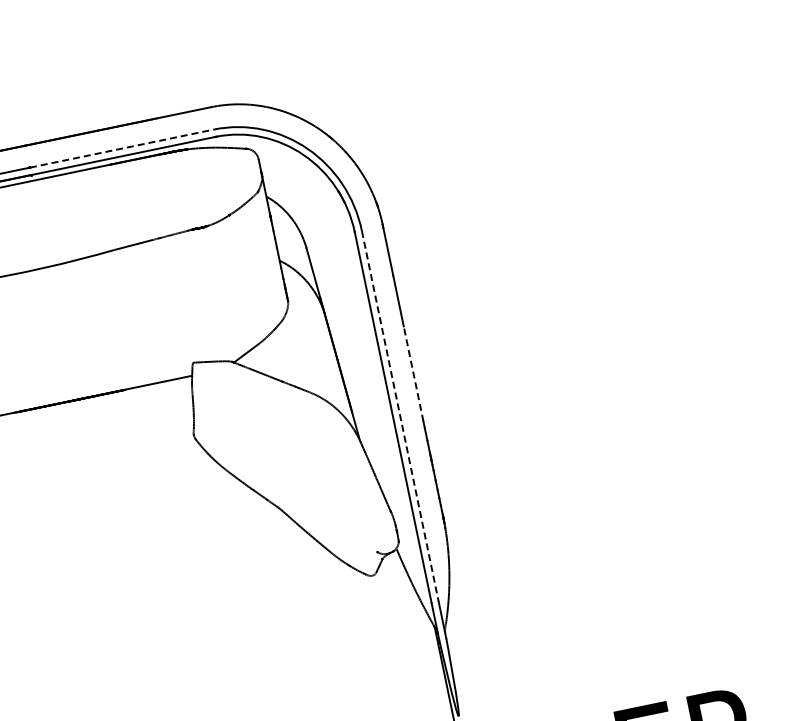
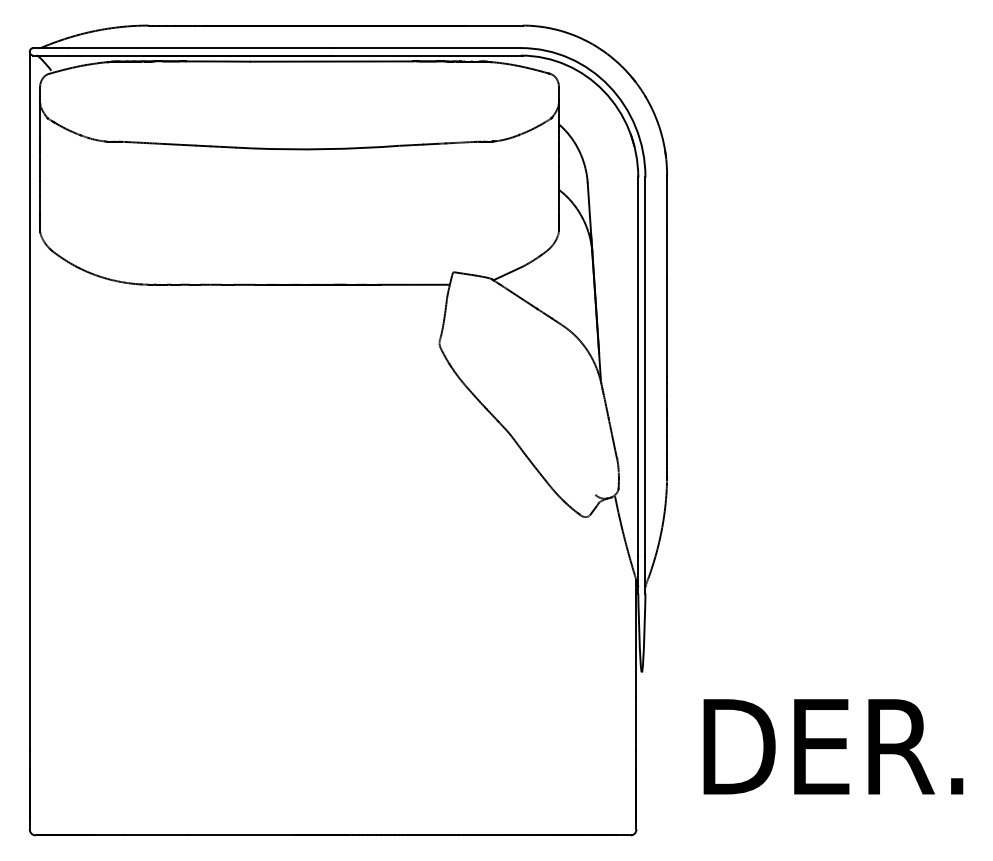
line: (122, 148) -> (427, 48), dashed -> solid
line: (413, 373) -> (667, 327), dashed -> solid
line: (400, 417) -> (645, 367), dashed -> solid

